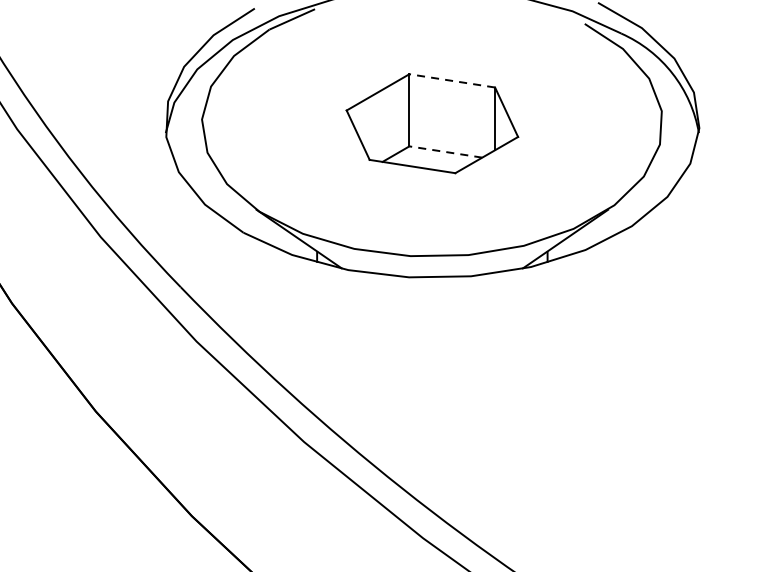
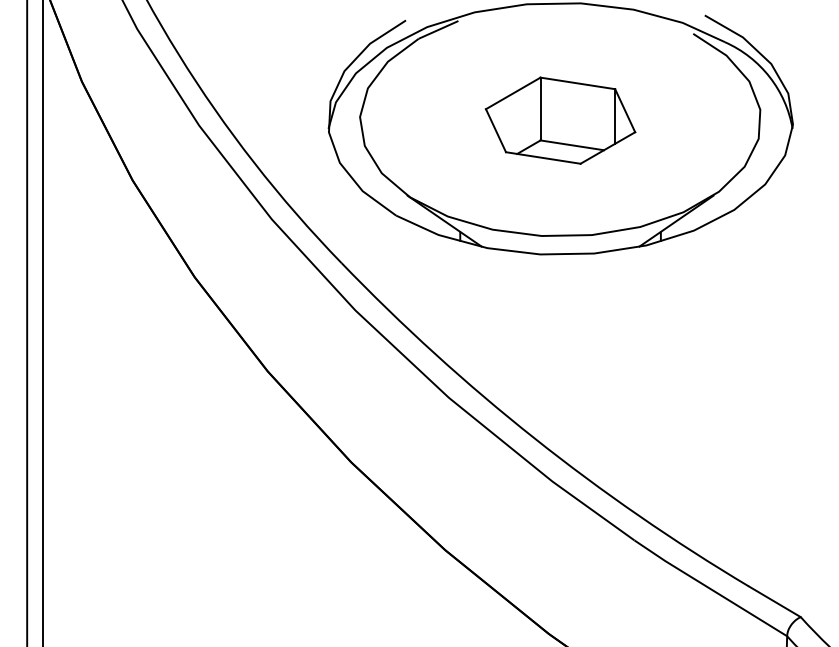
line: (451, 80) -> (577, 83), dashed -> solid
line: (444, 152) -> (571, 145), dashed -> solid

